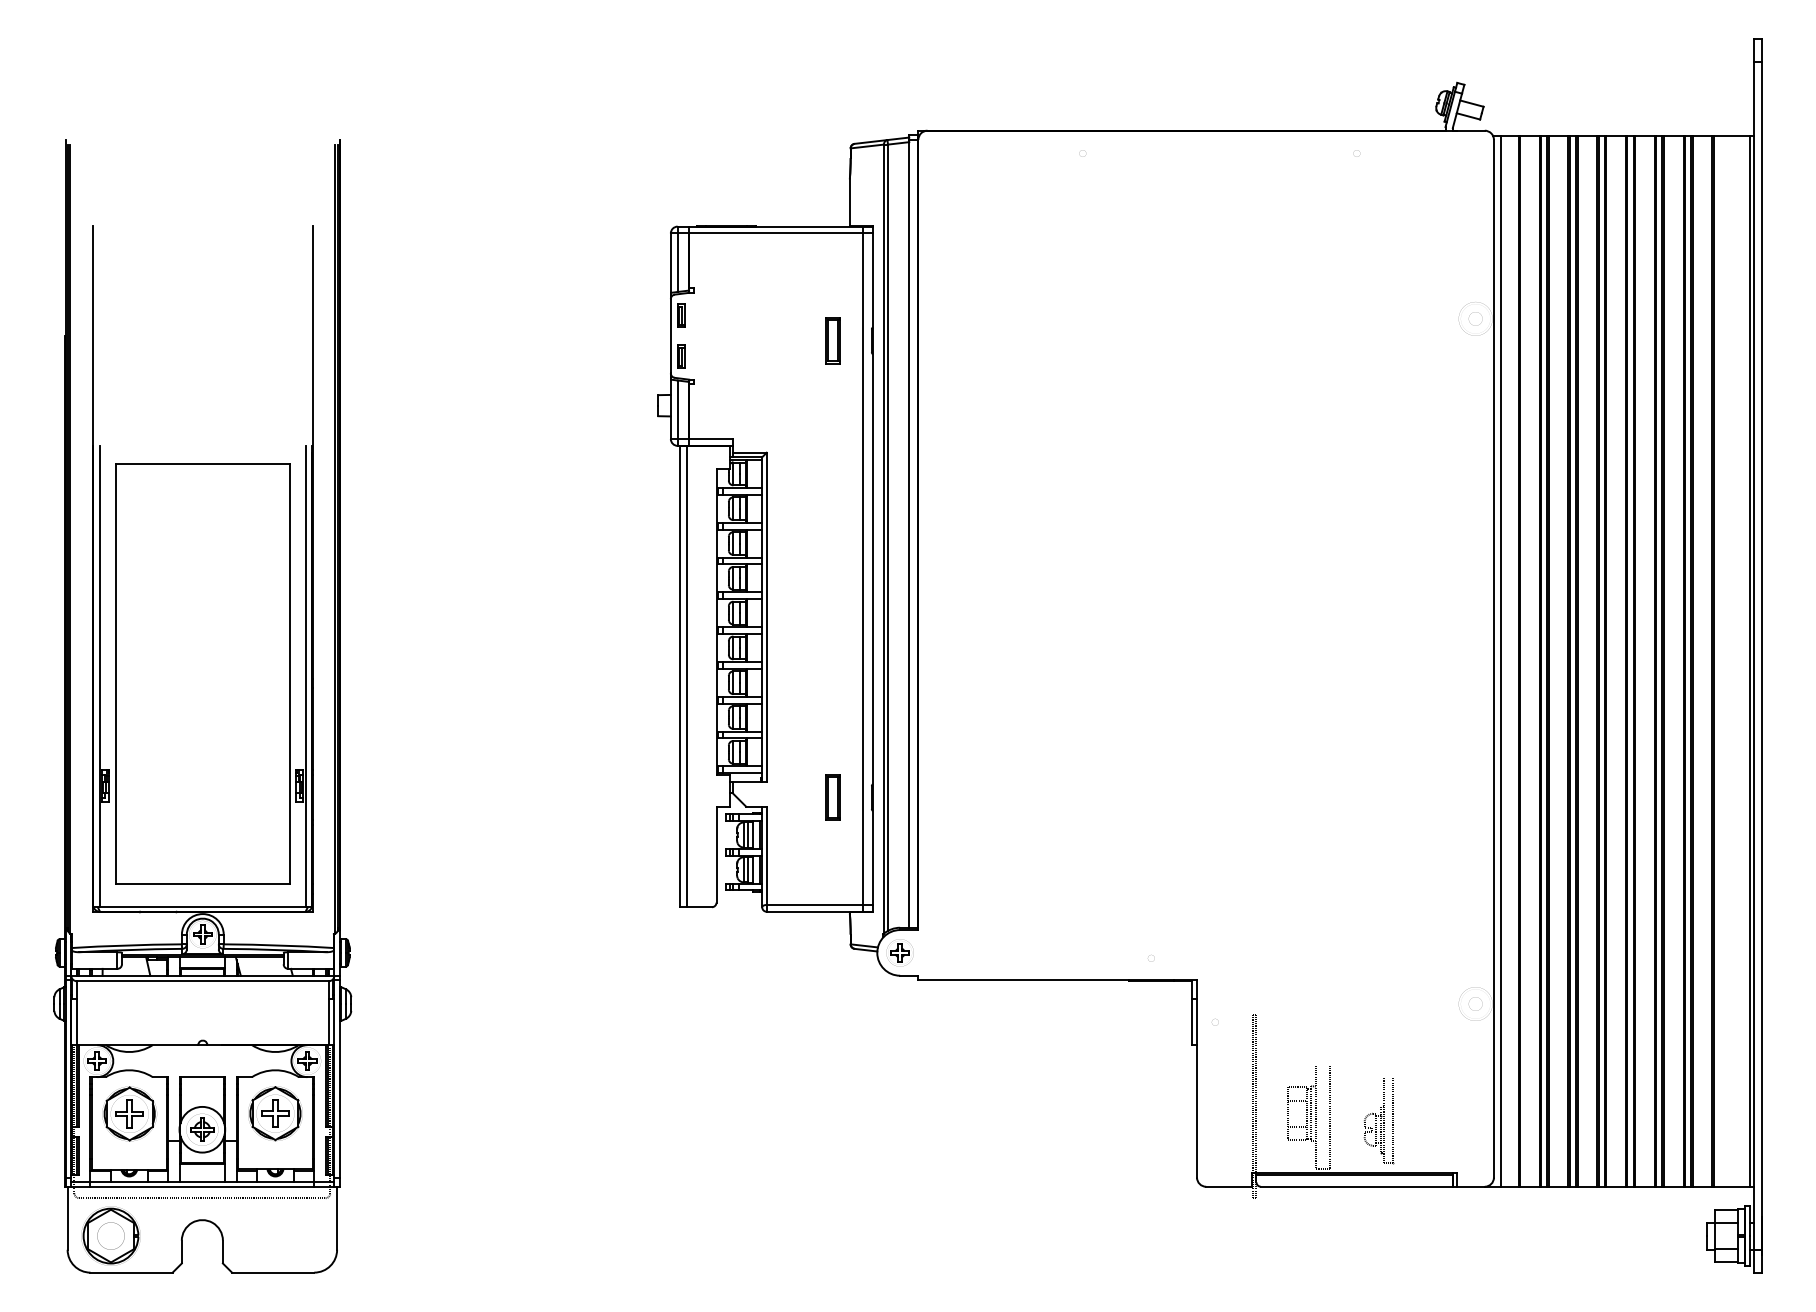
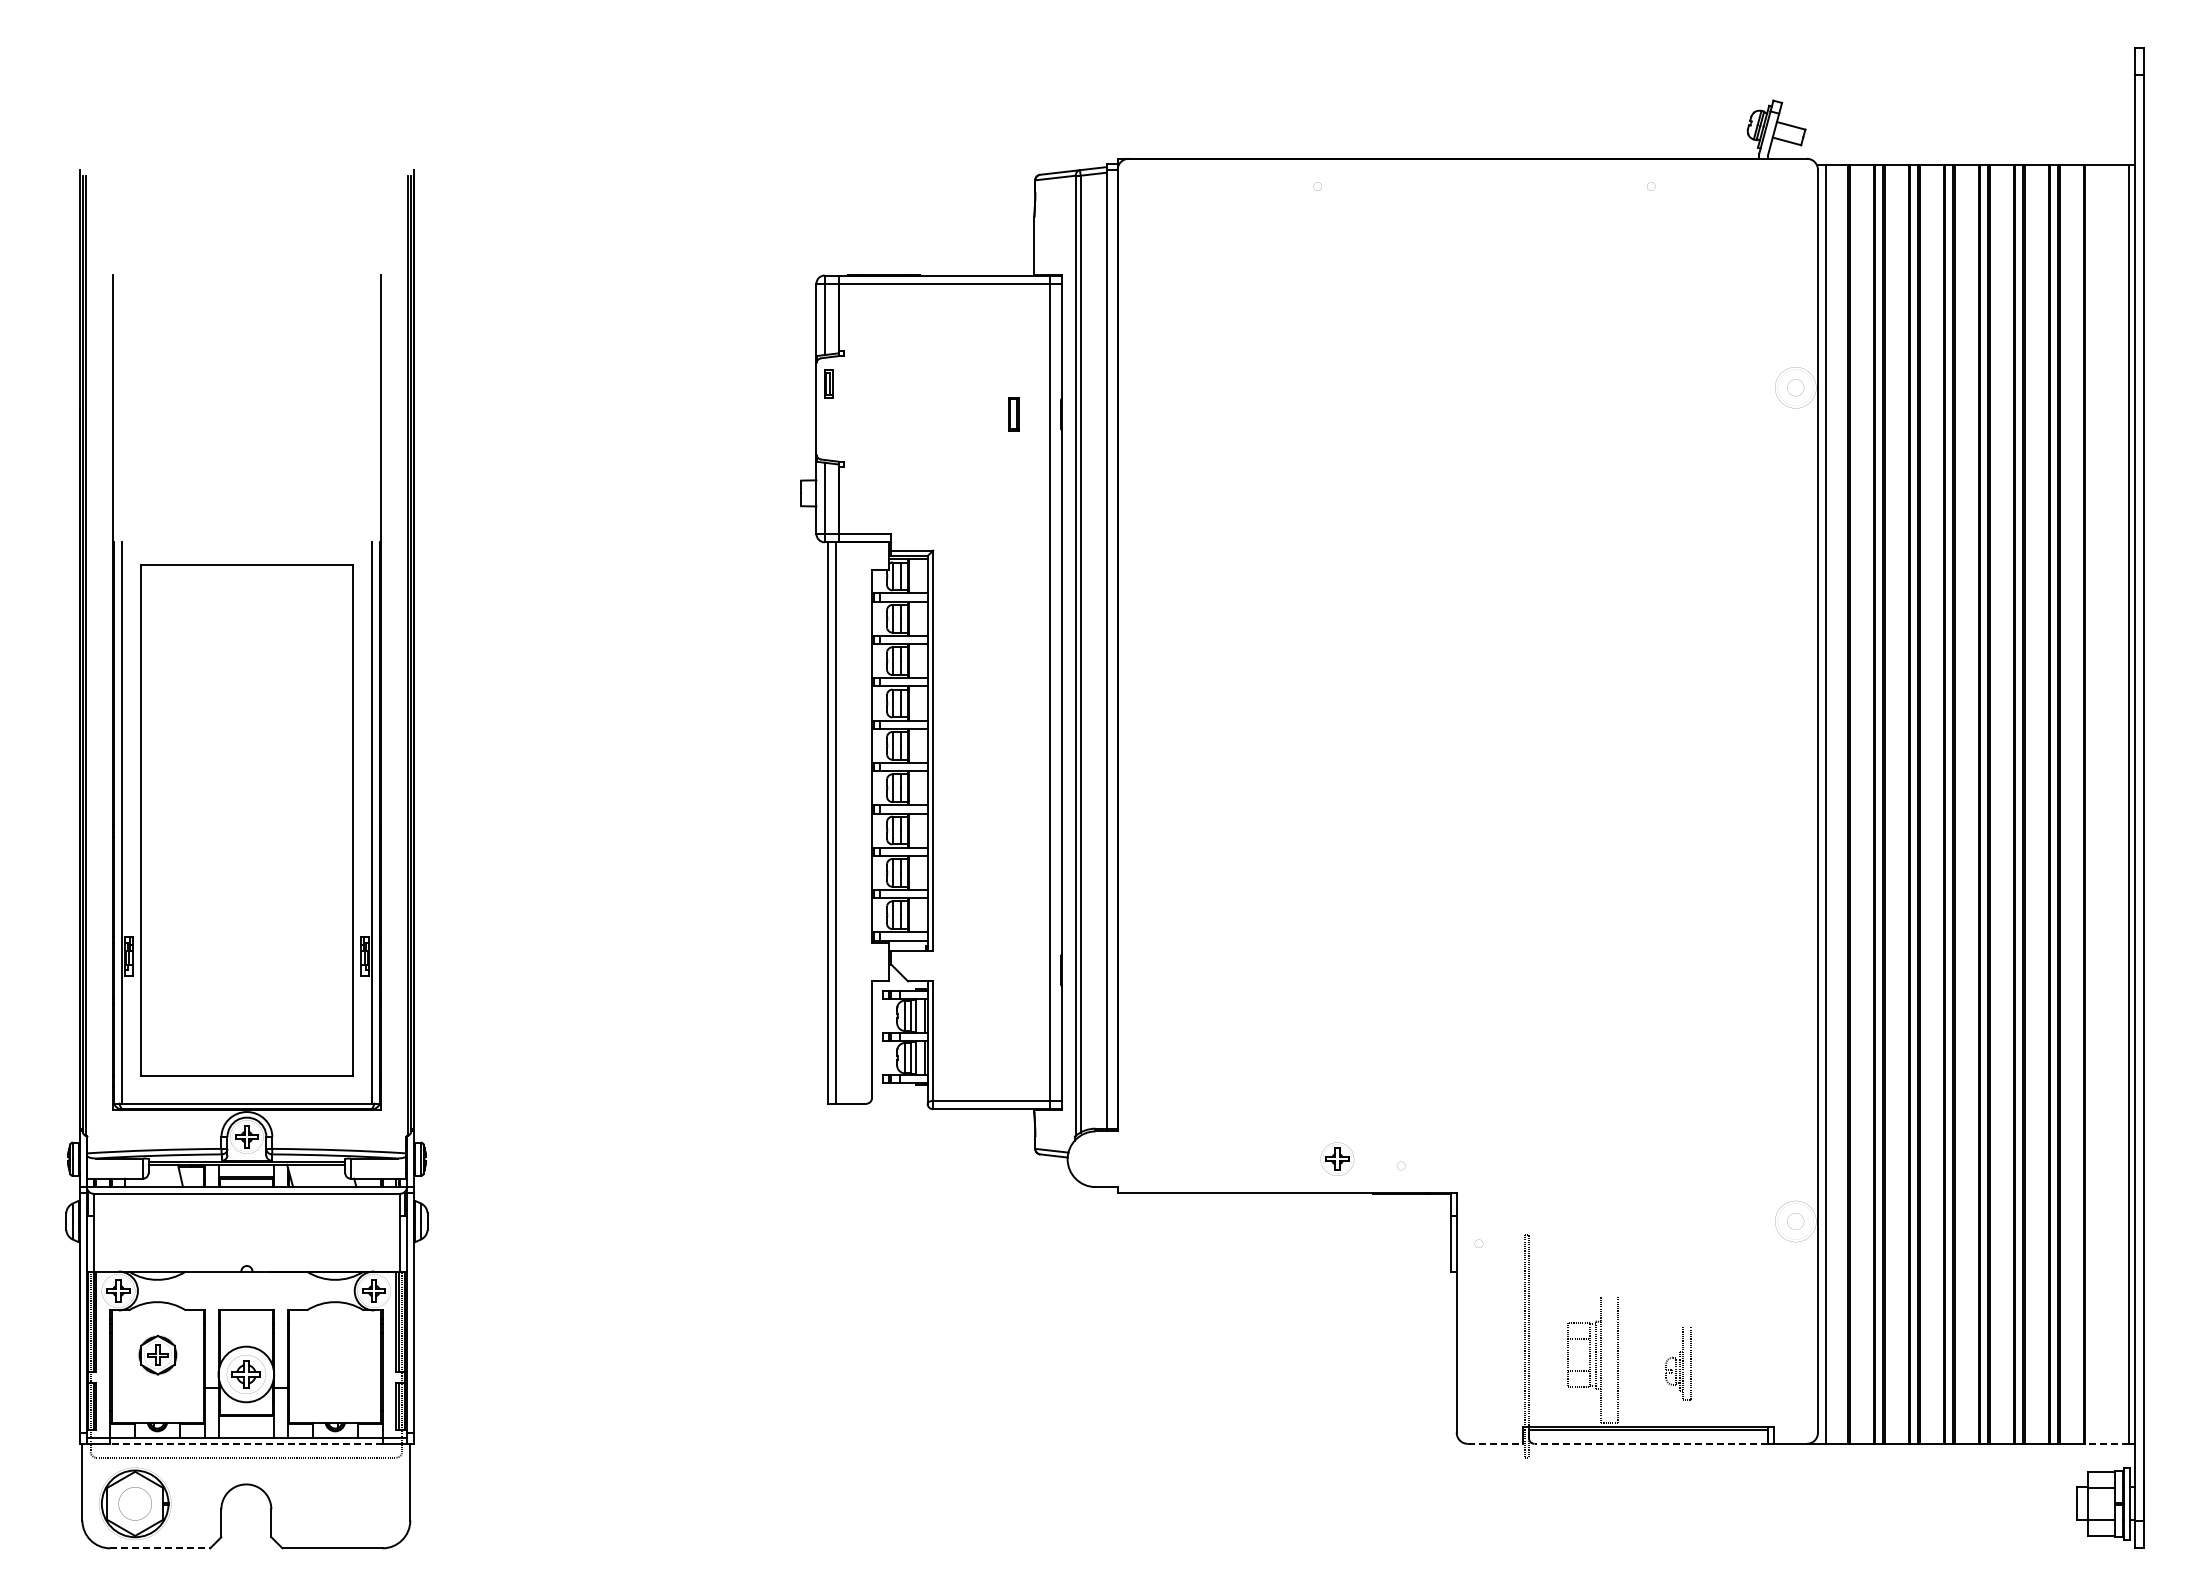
part: (832, 340) -> (1013, 414), size x0.6
part: (680, 356) -> (828, 433), removed
part: (832, 797) -> (1013, 970), removed
part: (900, 952) -> (1337, 1158), moved
part: (129, 1113) -> (157, 1354), size x0.6
part: (275, 1113) -> (335, 1354), removed
part: (1379, 1120) -> (1678, 1363), size x0.7
line: (201, 1186) -> (245, 1443), solid -> dashed
line: (1228, 1186) -> (1495, 1443), solid -> dashed
line: (1357, 1186) -> (1651, 1443), solid -> dashed
line: (1731, 1186) -> (2107, 1443), solid -> dashed
line: (131, 1272) -> (160, 1548), solid -> dashed

